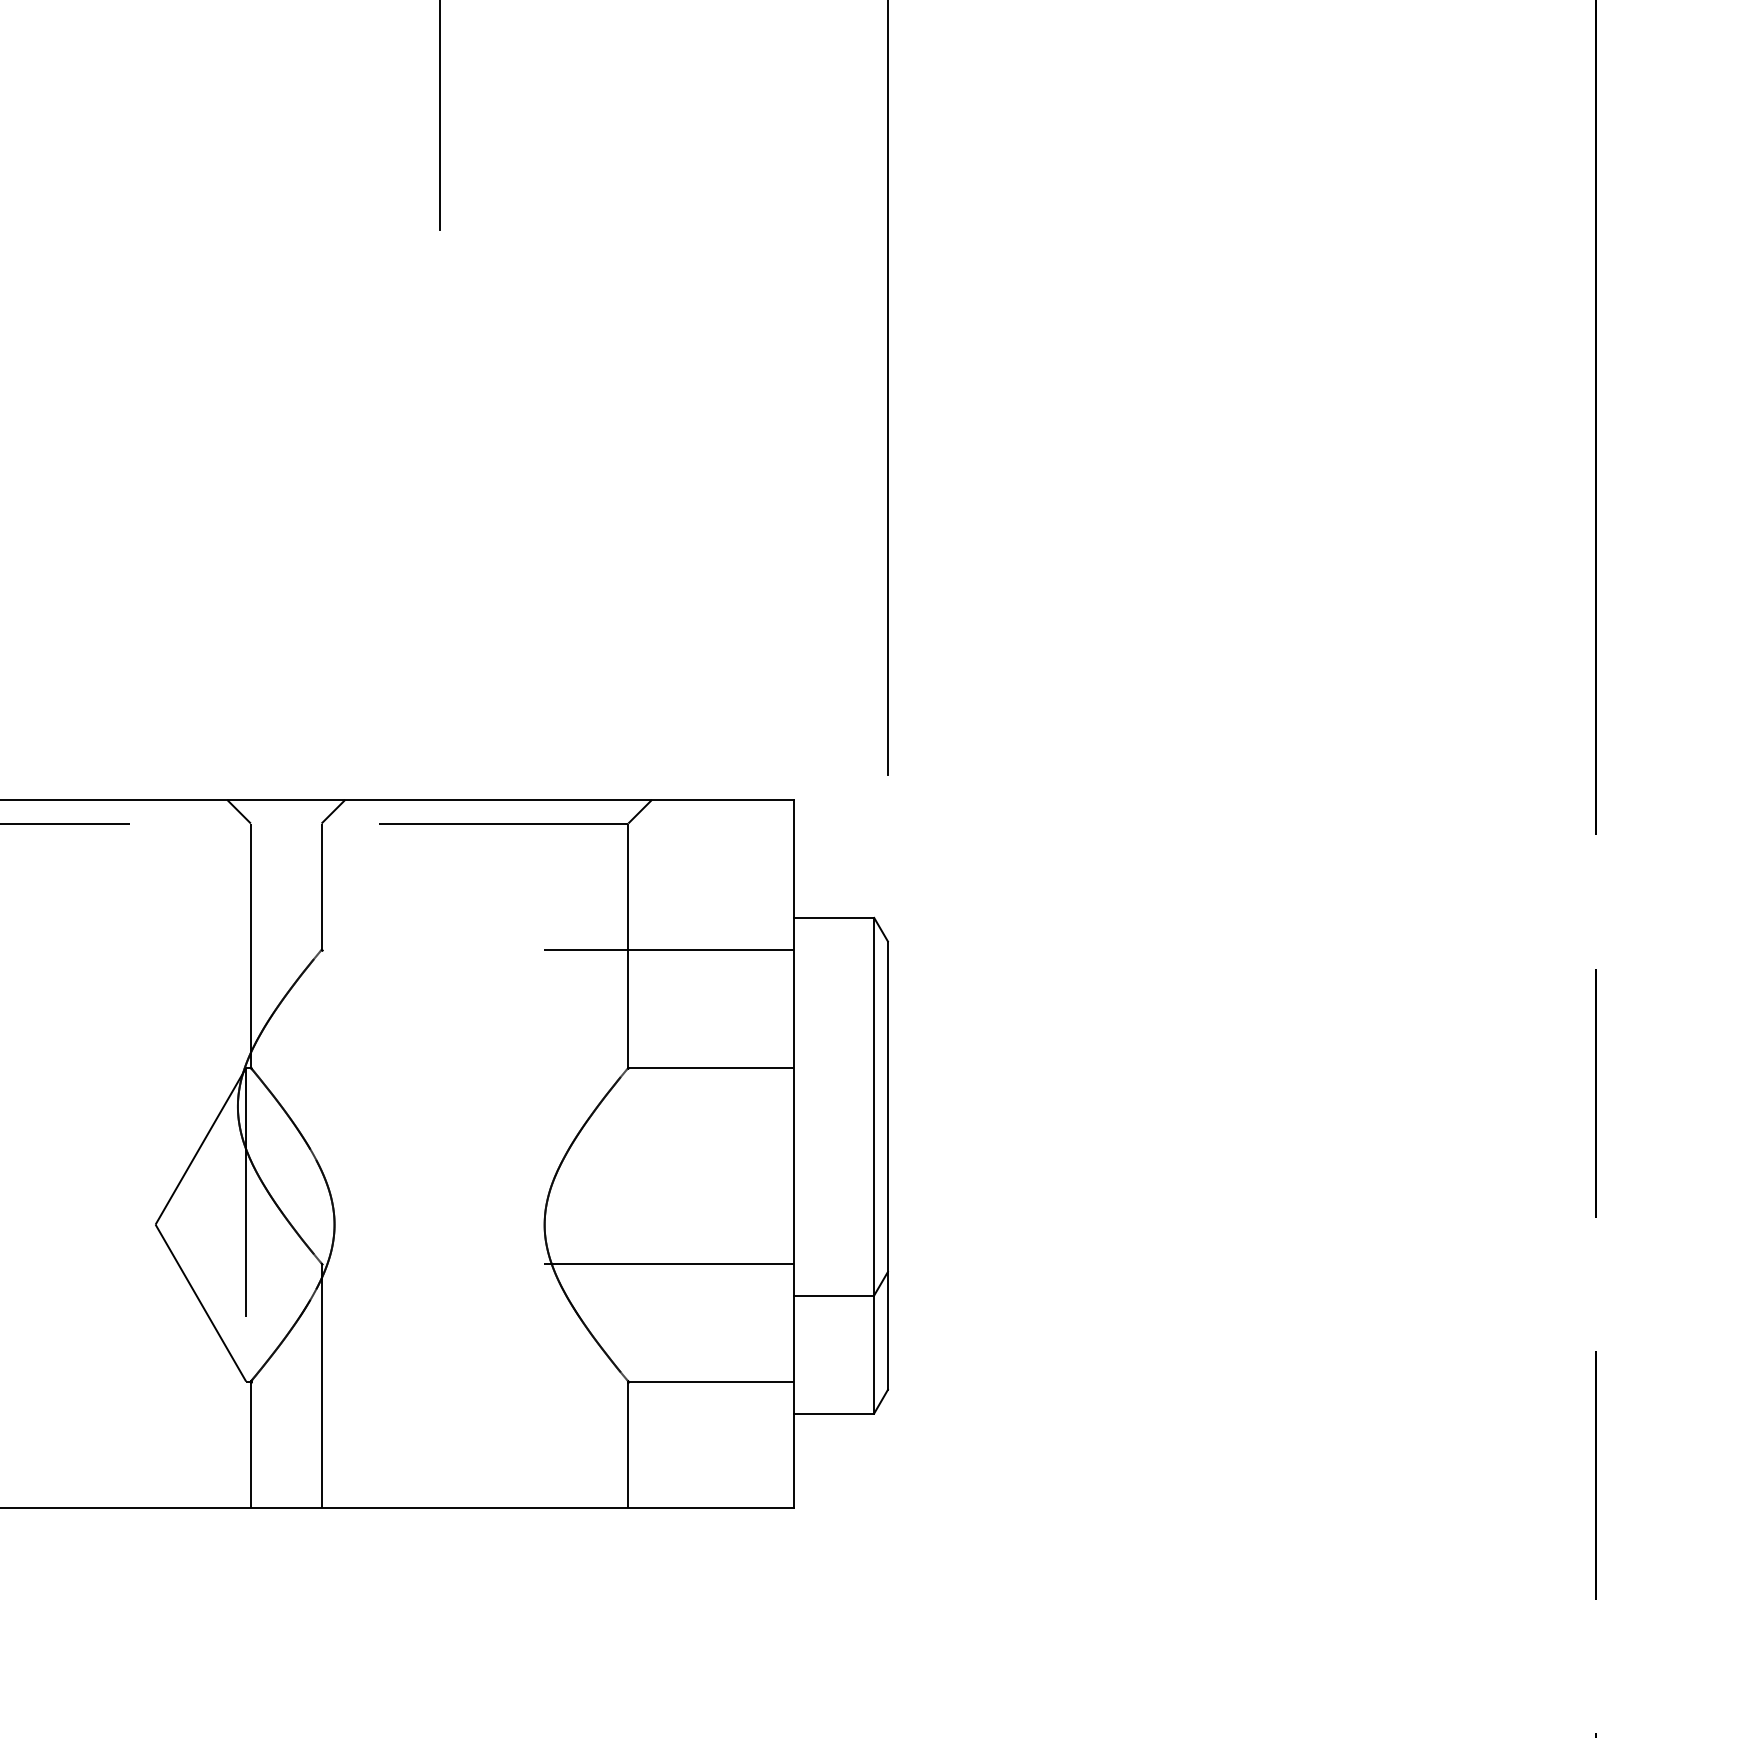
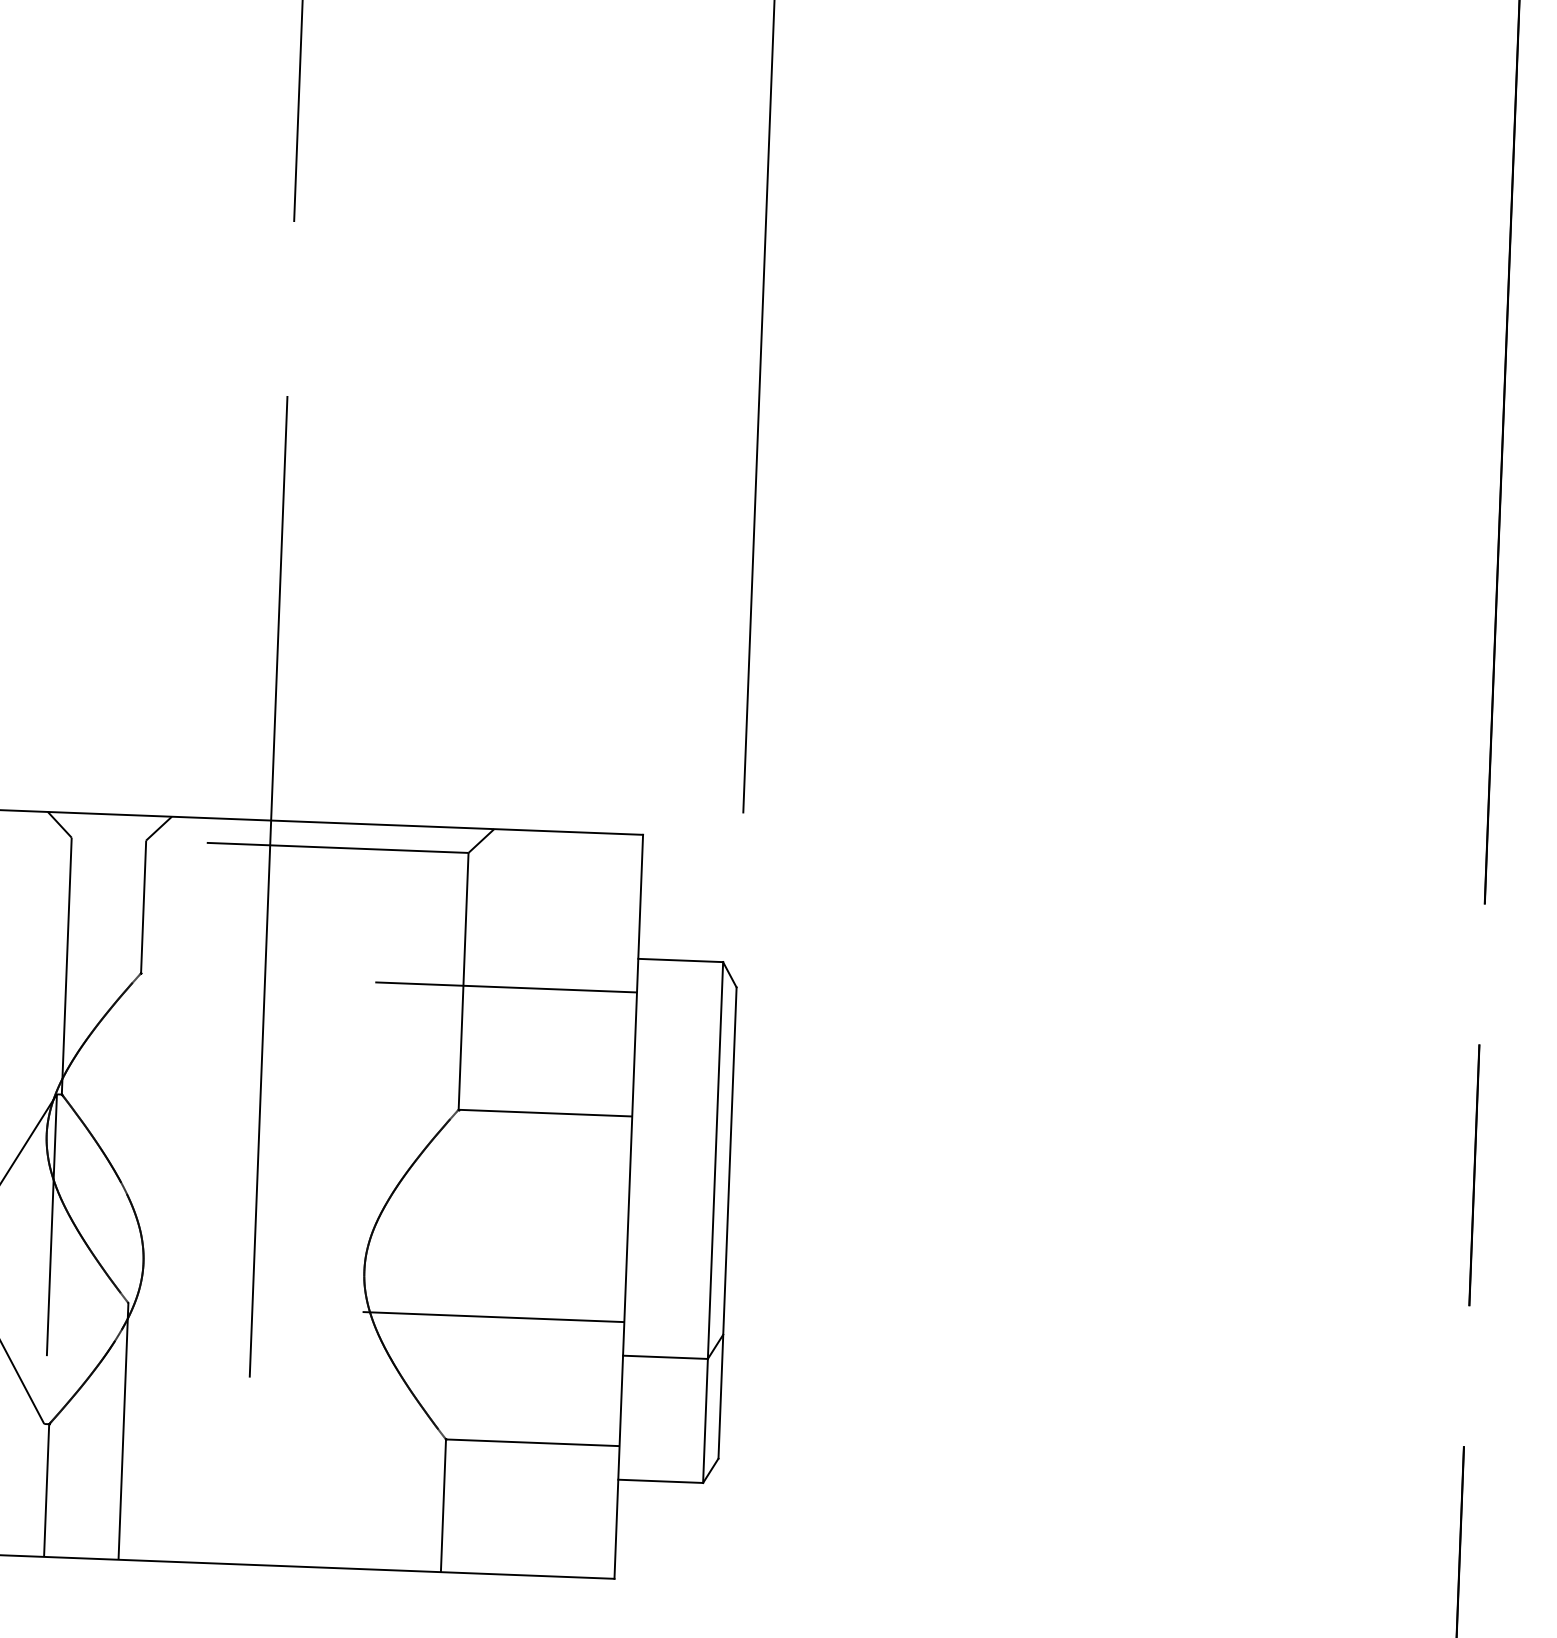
line: (439, 912) -> (266, 938), added

